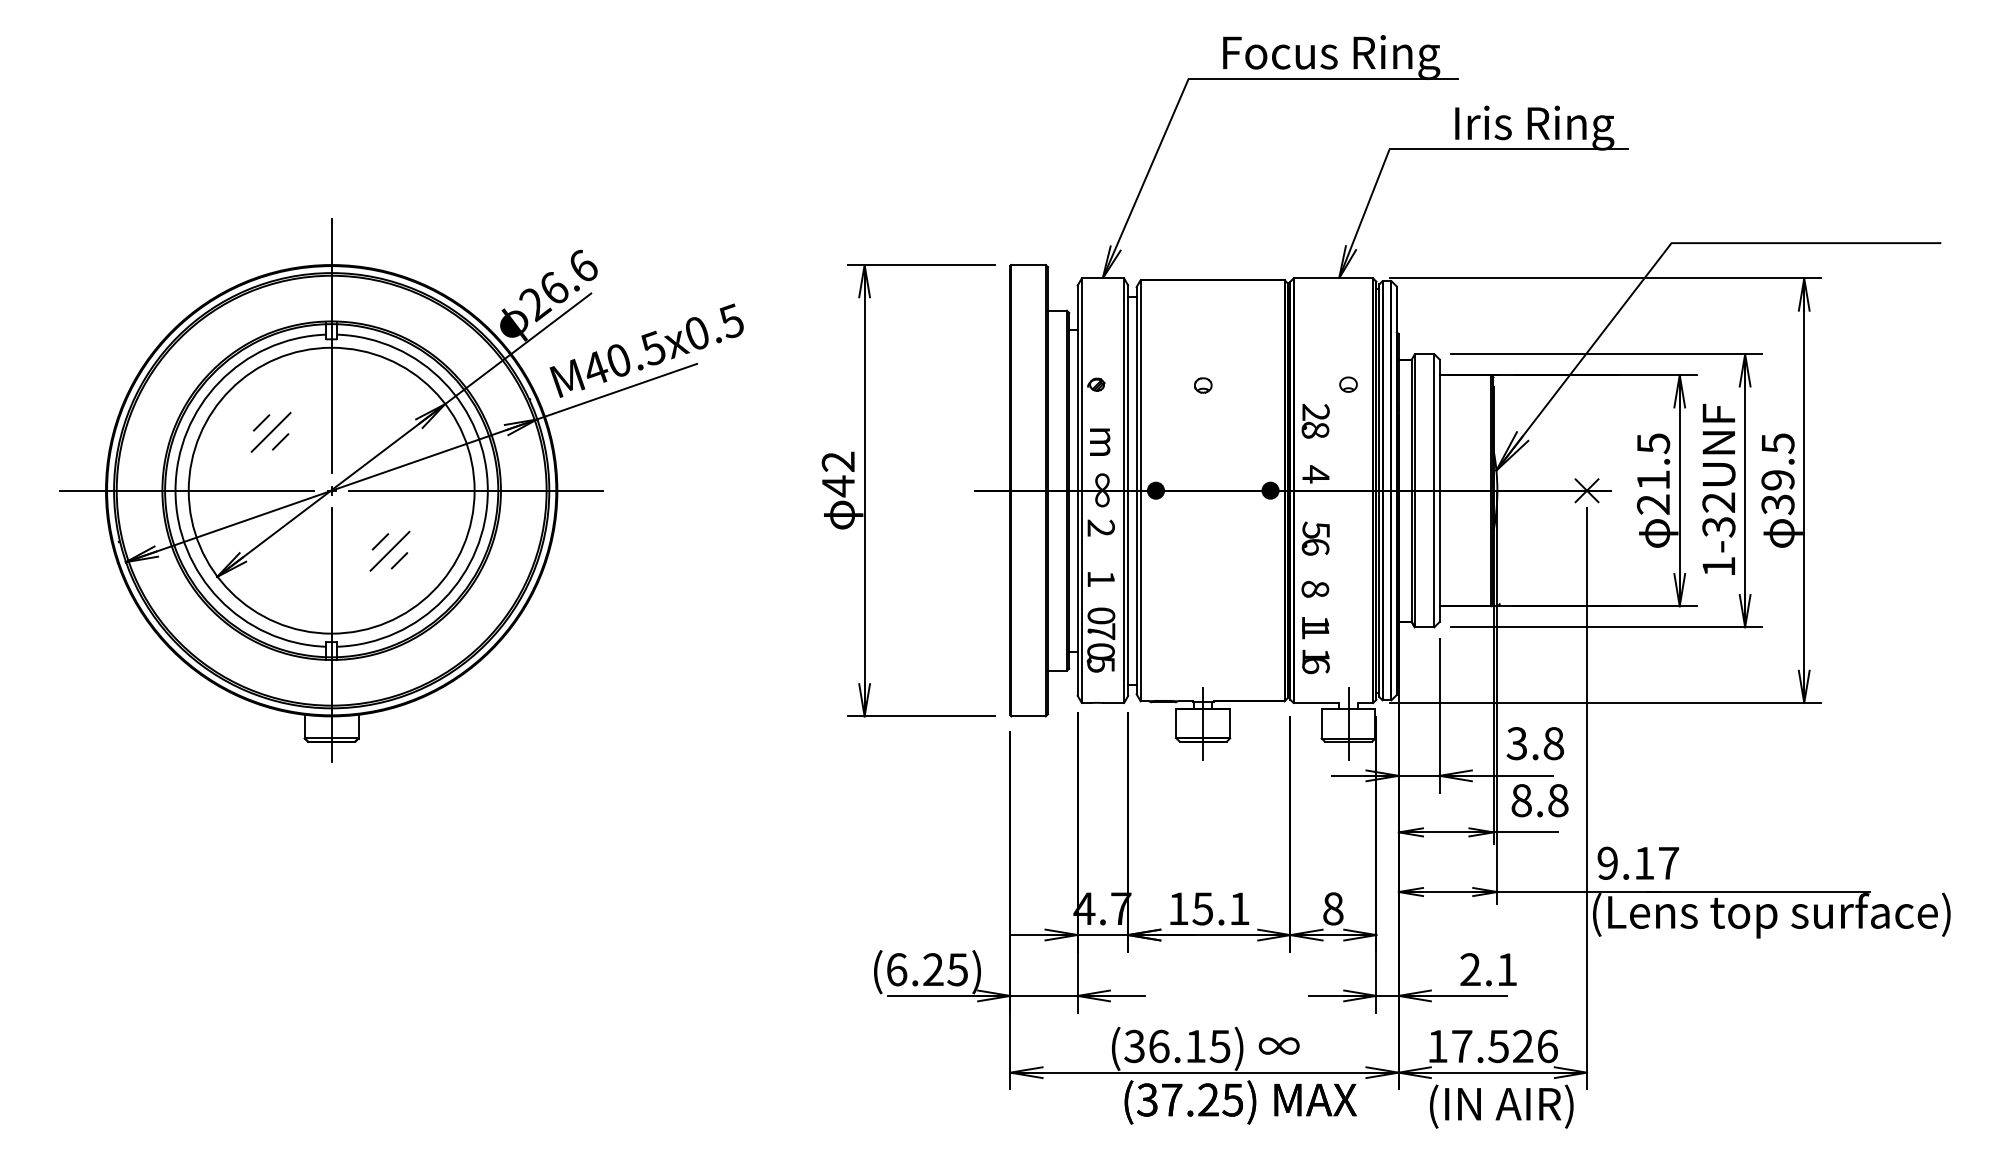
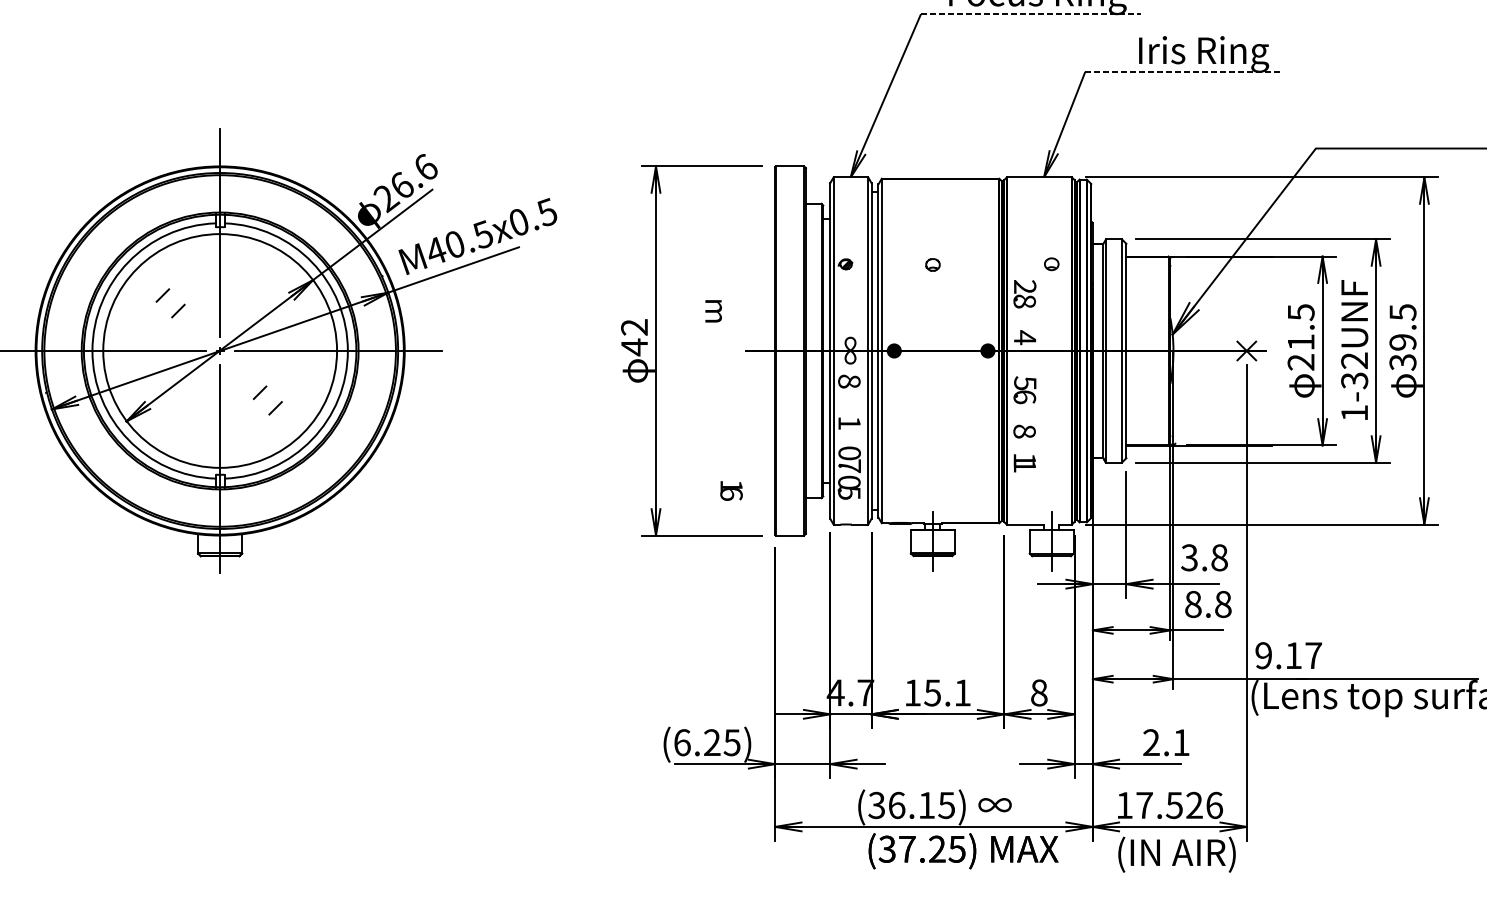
line: (1323, 78) -> (1031, 13), solid -> dashed
line: (1509, 149) -> (1183, 71), solid -> dashed
line: (270, 432) -> (170, 303), removed
text: (1100, 441) -> (713, 310), moved
text: (1100, 527) -> (848, 381), 2 -> 8
line: (389, 550) -> (267, 399), removed
text: (1315, 661) -> (731, 490), moved

